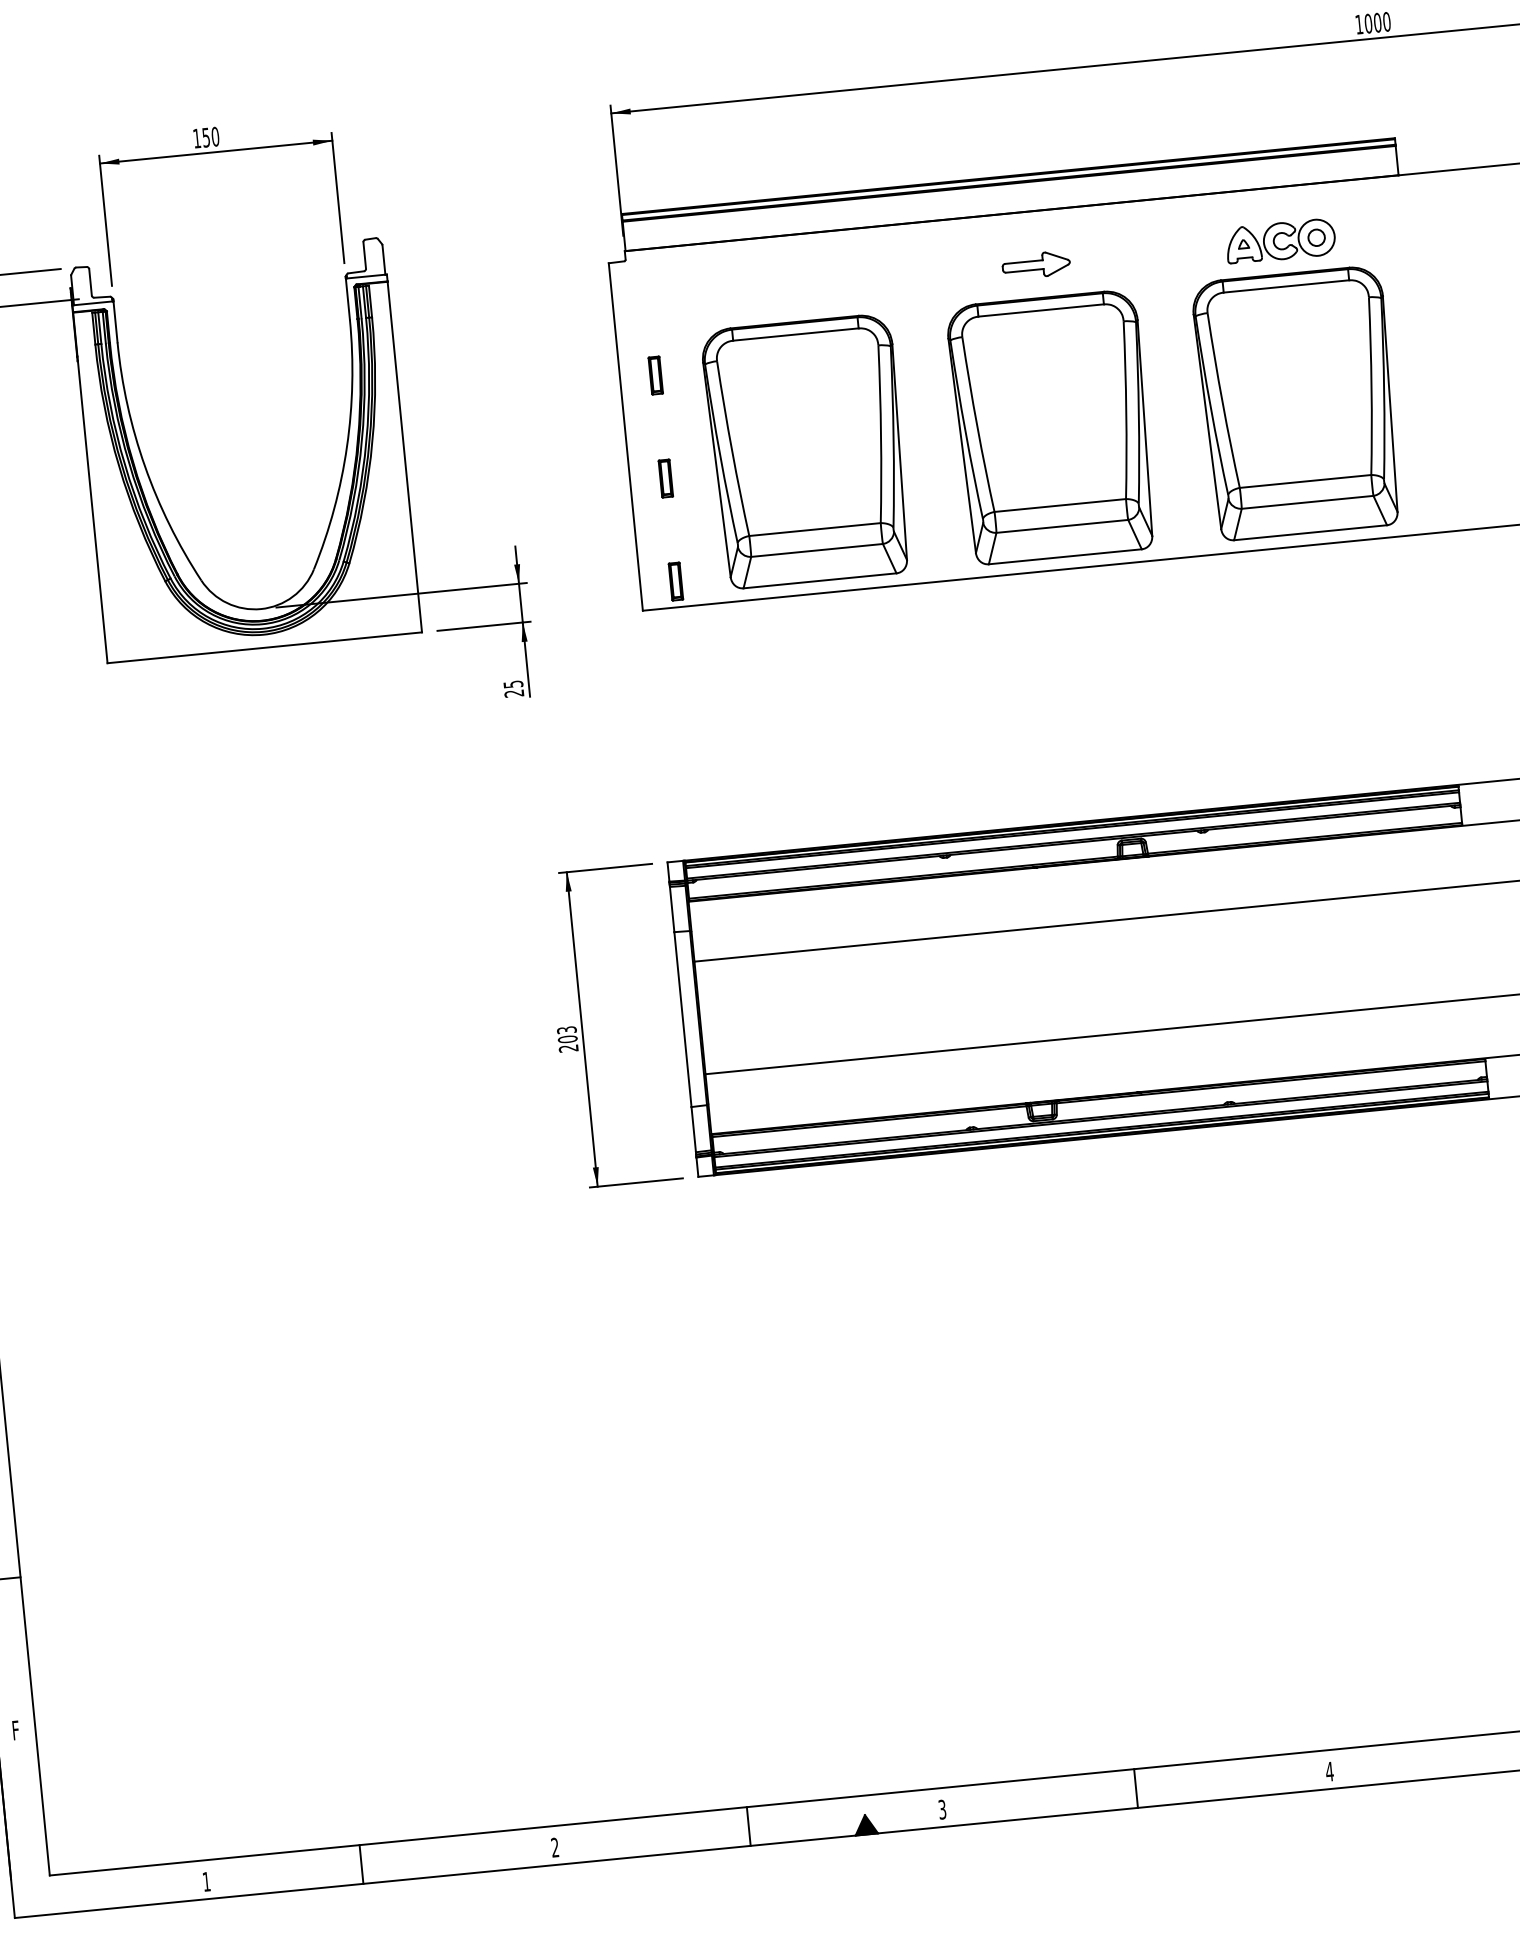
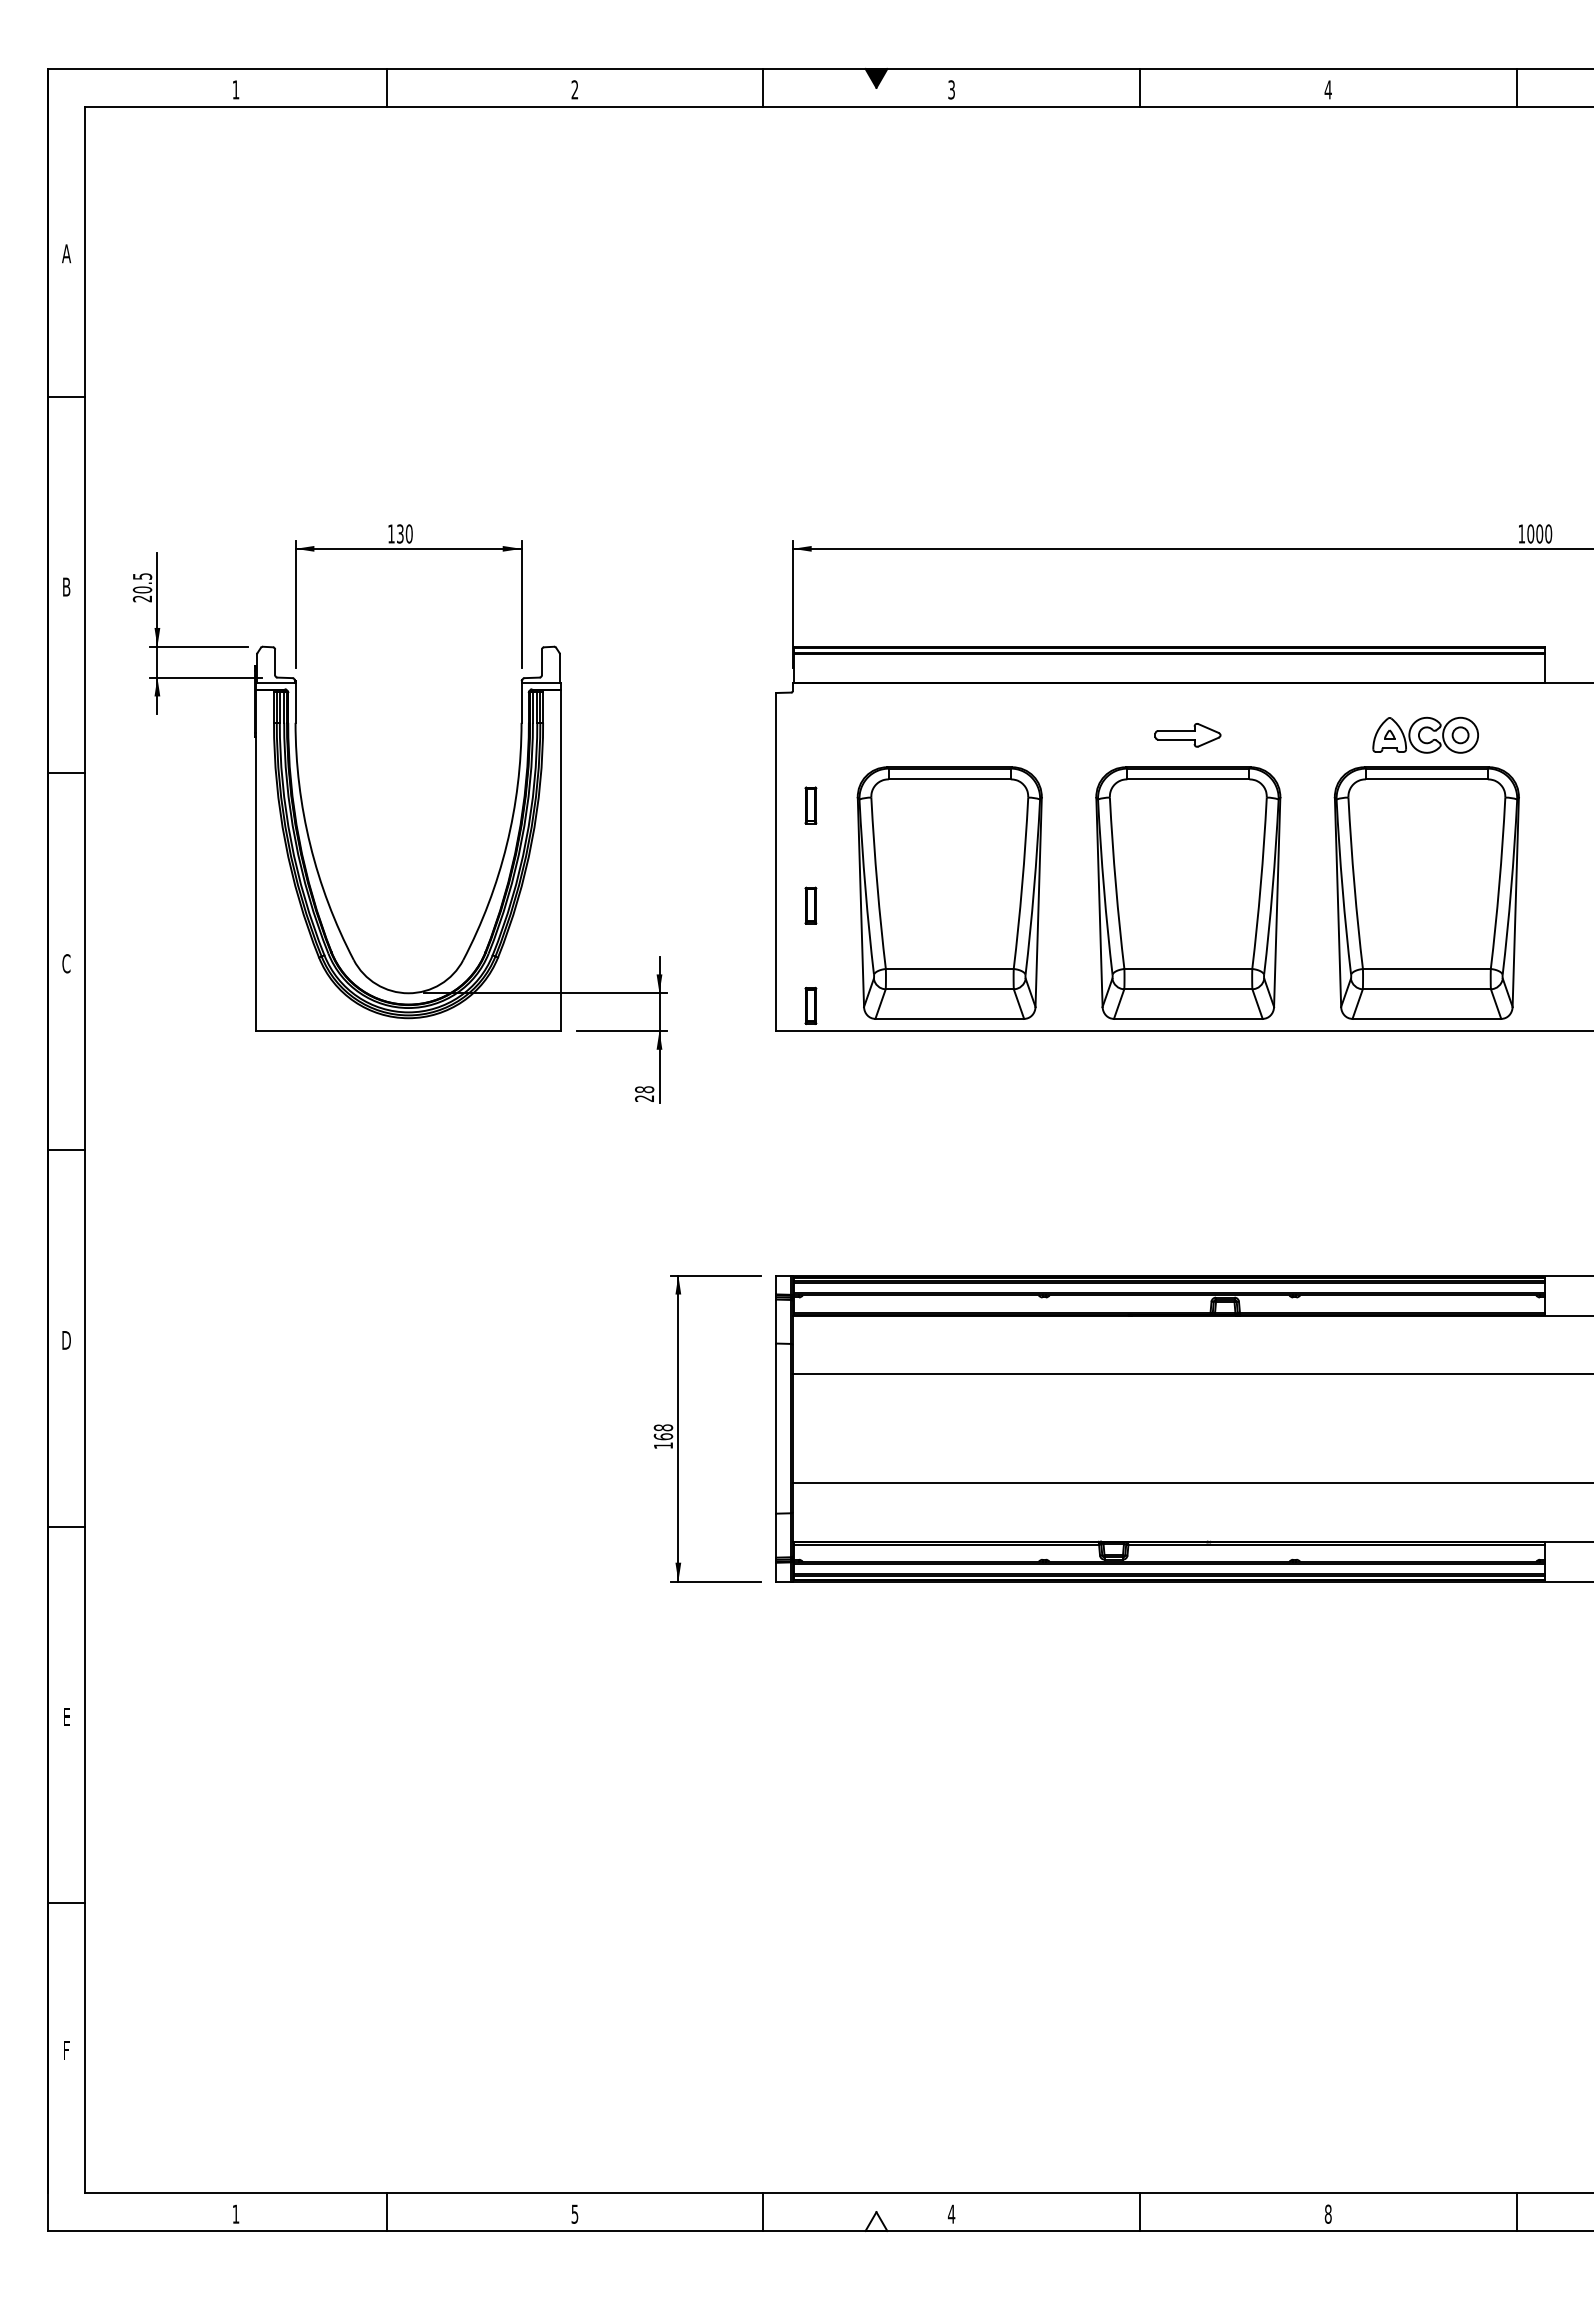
text: (206, 137) -> (400, 533), 150 -> 130
text: (513, 684) -> (644, 1089), 25 -> 28
text: (567, 1039) -> (663, 1436), 203 -> 168
text: (1328, 1771) -> (1327, 2213), 4 -> 8
text: (942, 1808) -> (951, 2213), 3 -> 4
fill: (865, 1824) -> (876, 2221), removed
text: (554, 1846) -> (574, 2213), 2 -> 5

